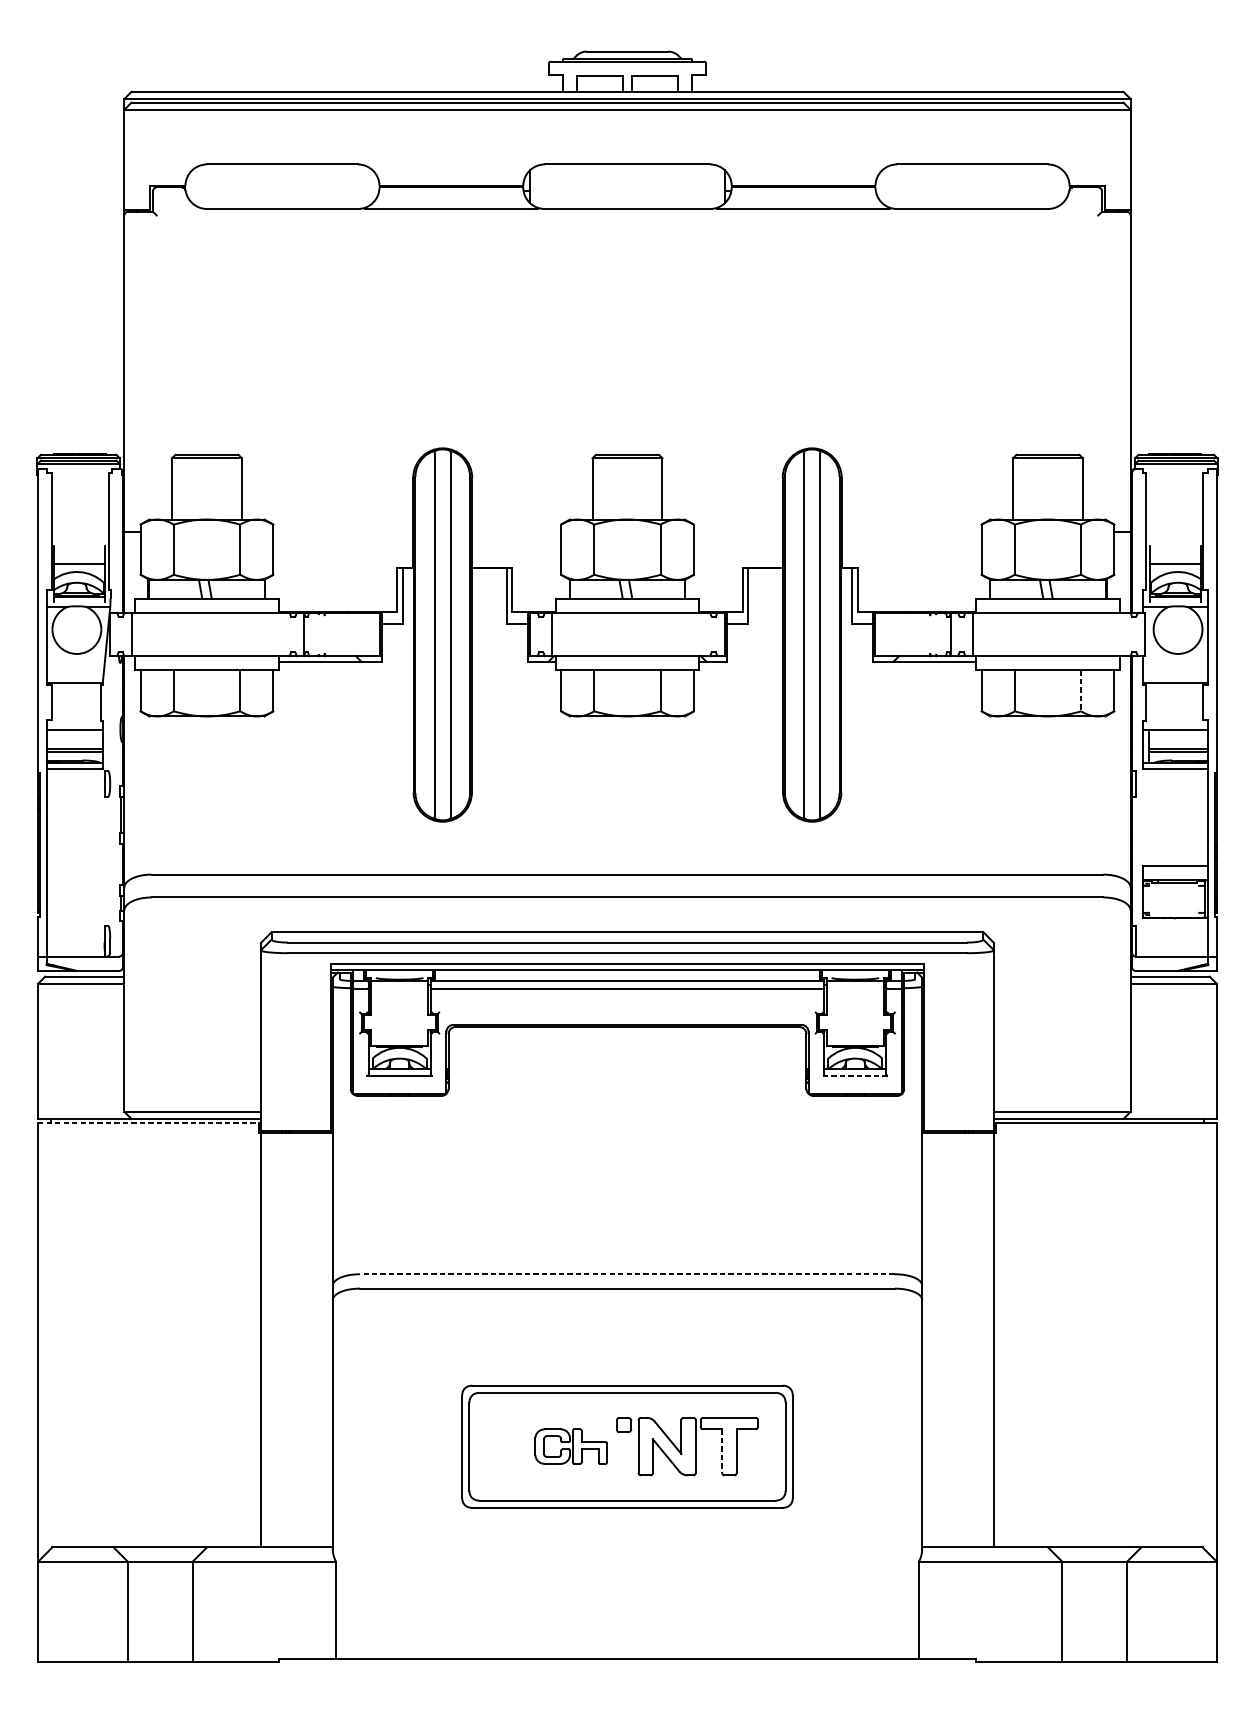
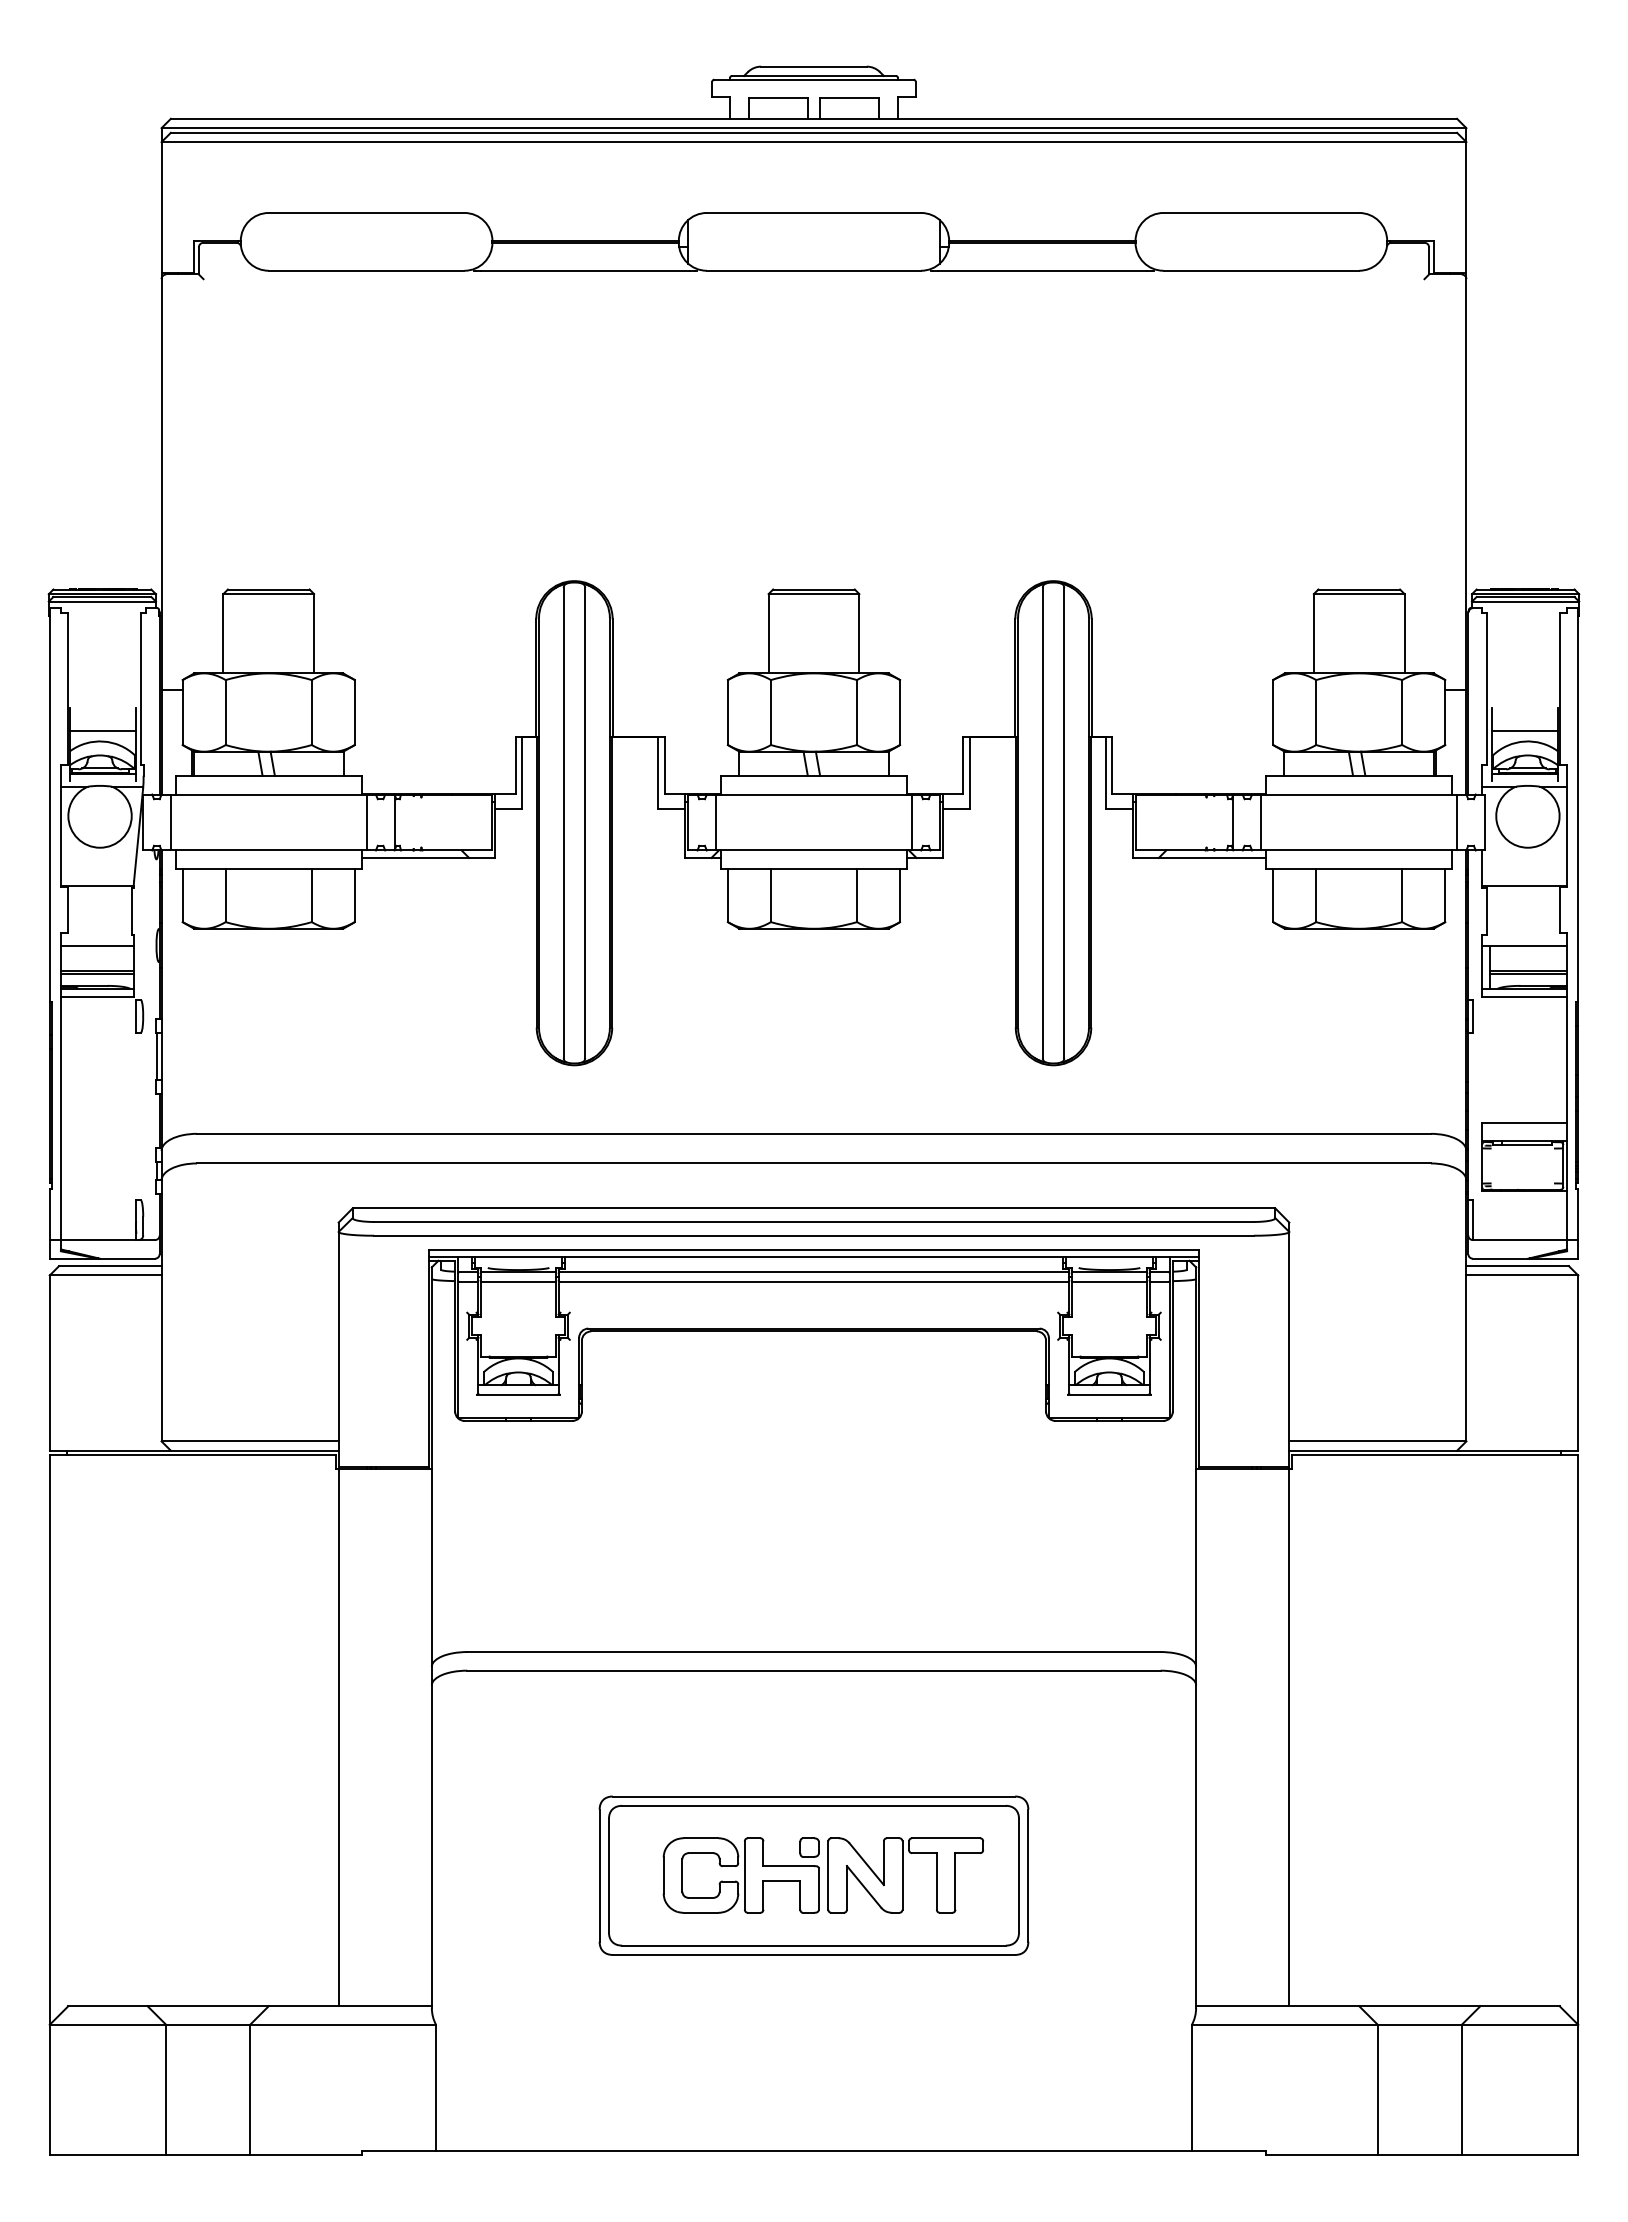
line: (282, 634) -> (366, 822), added
line: (702, 634) -> (911, 822), added
line: (1123, 634) -> (1457, 822), added
line: (1081, 691) -> (1402, 896), dashed -> solid
line: (399, 989) -> (518, 1282), added
line: (855, 989) -> (1109, 1282), added
line: (855, 1075) -> (1109, 1394), dashed -> solid
line: (148, 1122) -> (193, 1455), dashed -> solid
line: (627, 1274) -> (813, 1652), dashed -> solid
part: (570, 1446) -> (740, 1875), size x1.67
line: (721, 1451) -> (936, 1881), dashed -> solid

